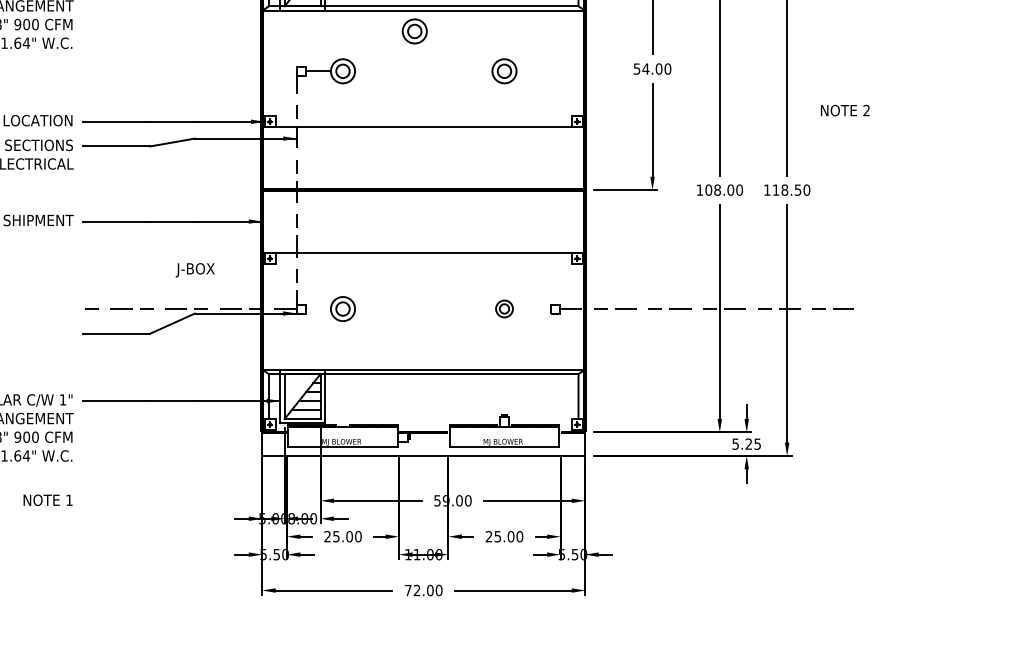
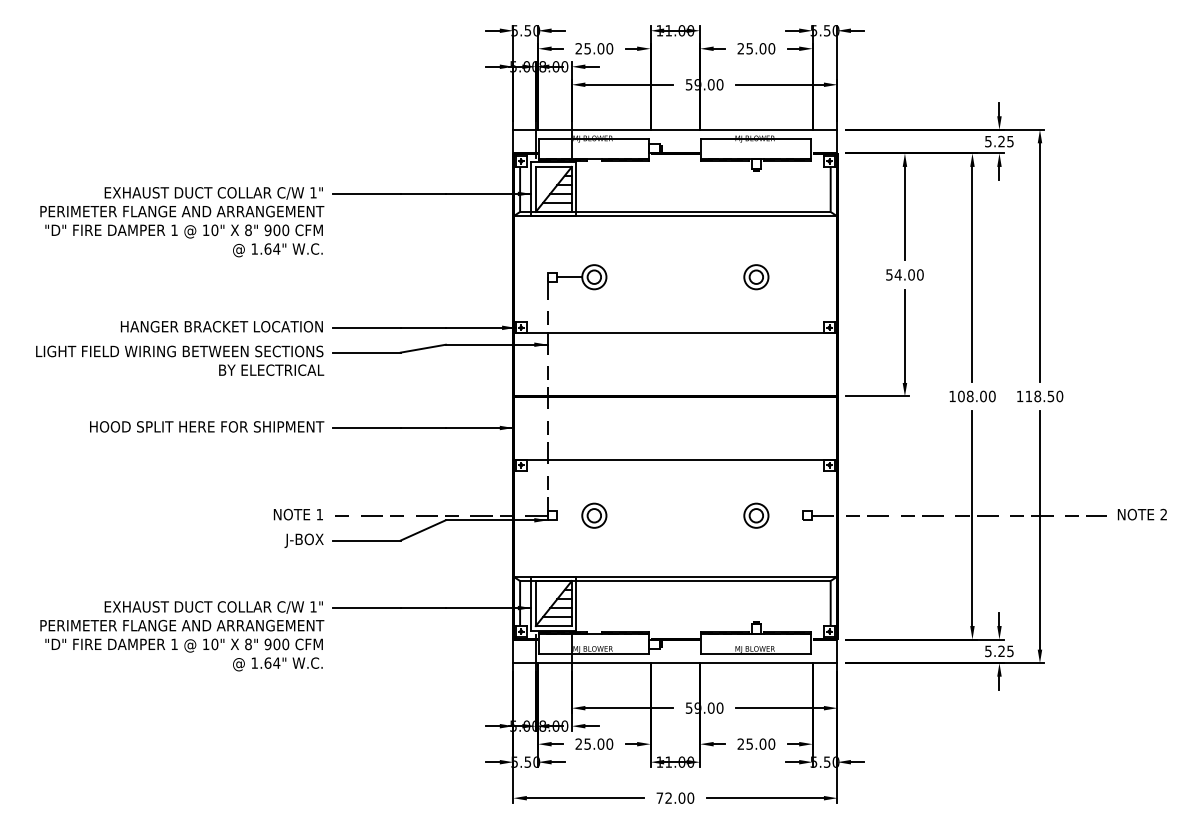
part: (414, 31) -> (666, 237), removed
text: (844, 110) -> (1141, 514), moved
text: (194, 269) -> (303, 540), moved
part: (504, 308) -> (756, 515), size x1.43
text: (47, 500) -> (297, 514), moved

